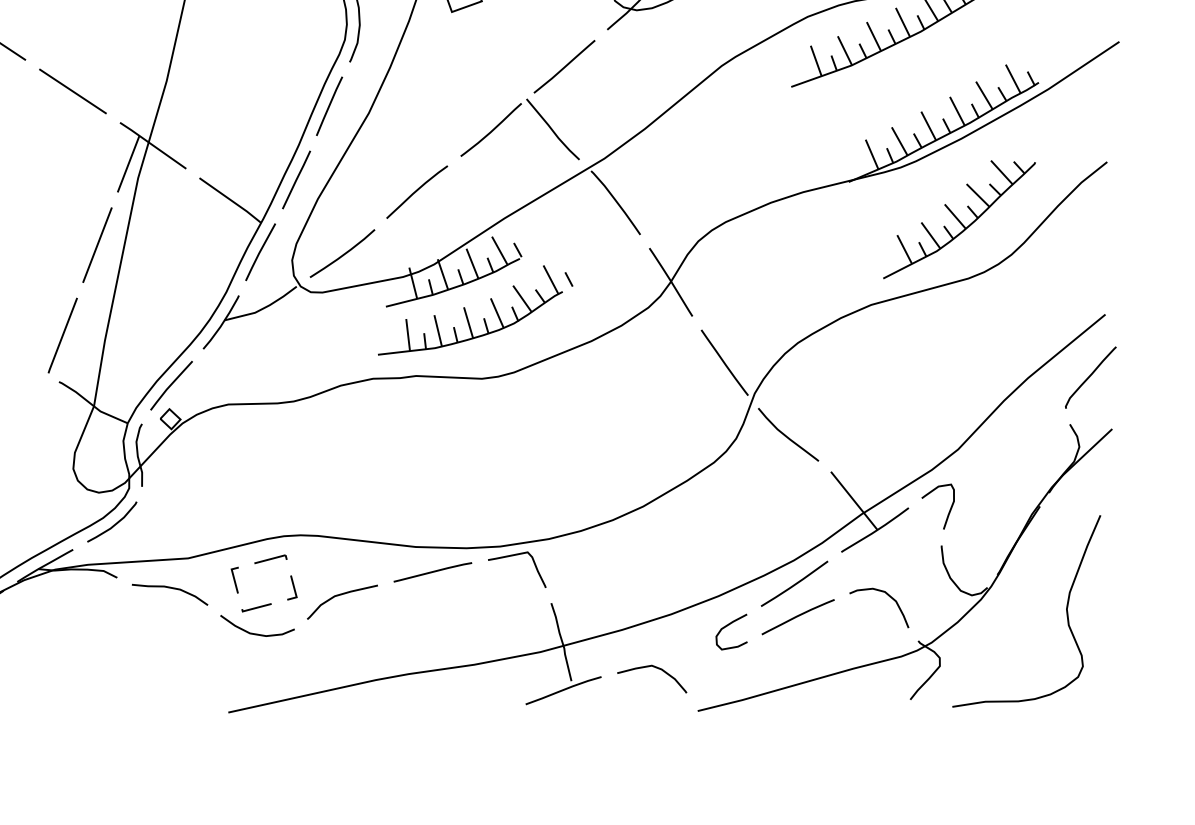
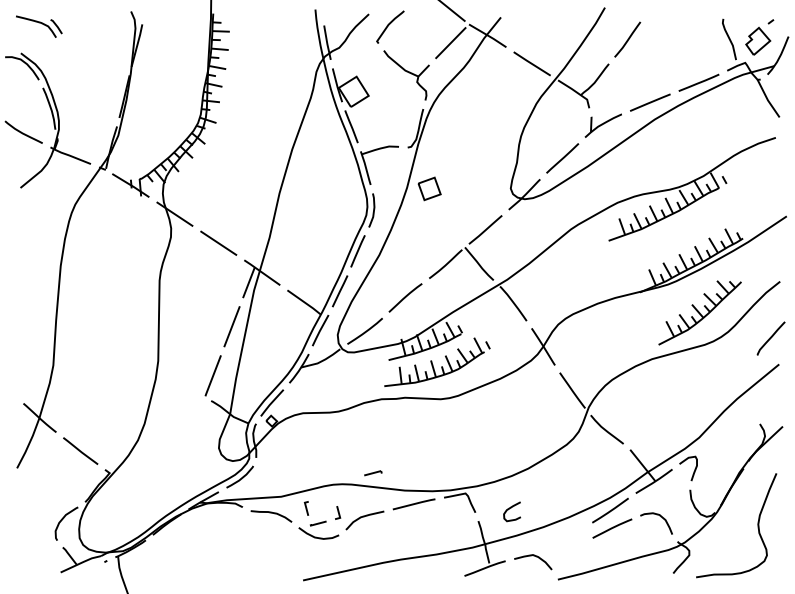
curve: (1089, 377) -> (770, 338), moved
part: (271, 559) -> (373, 473), moved
curve: (726, 627) -> (509, 509), moved

